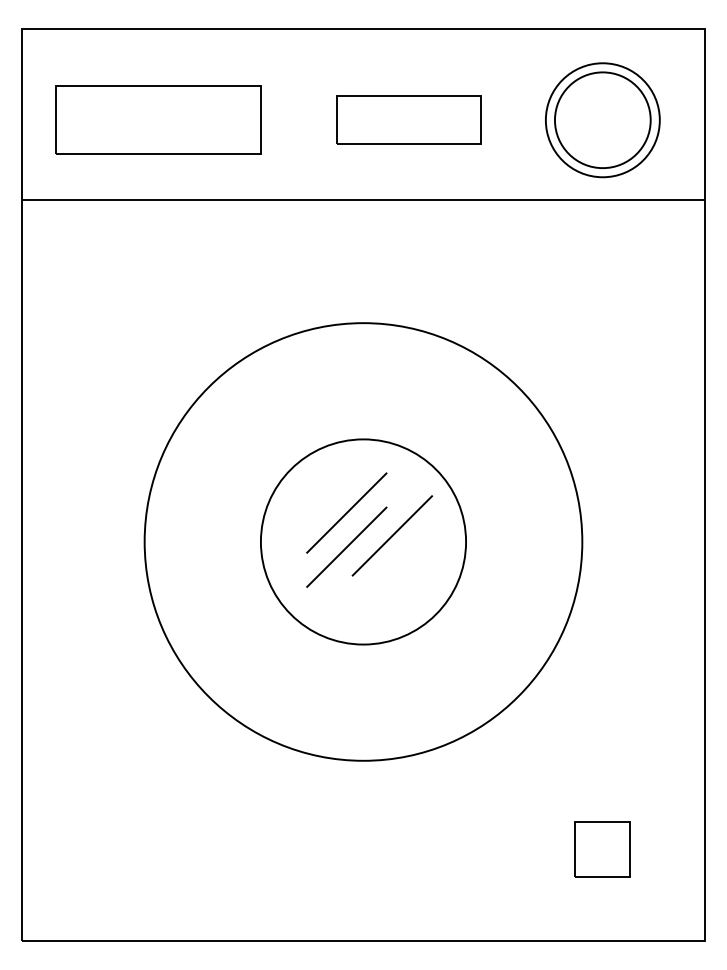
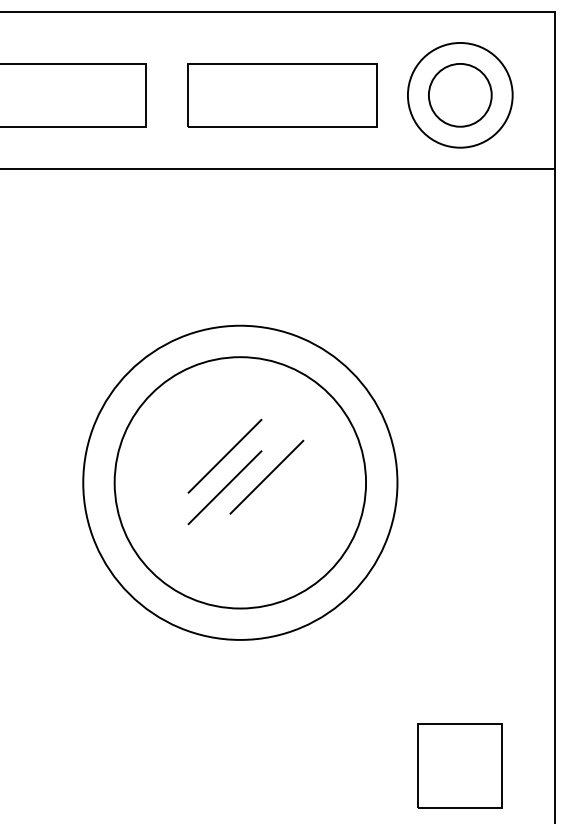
part: (409, 119) -> (282, 94), size x1.43
circle: (602, 120) -> (459, 95), size x0.71
circle: (363, 541) -> (240, 482), size x0.62
circle: (363, 541) -> (240, 482), size x1.67
part: (602, 849) -> (459, 765), size x1.67

